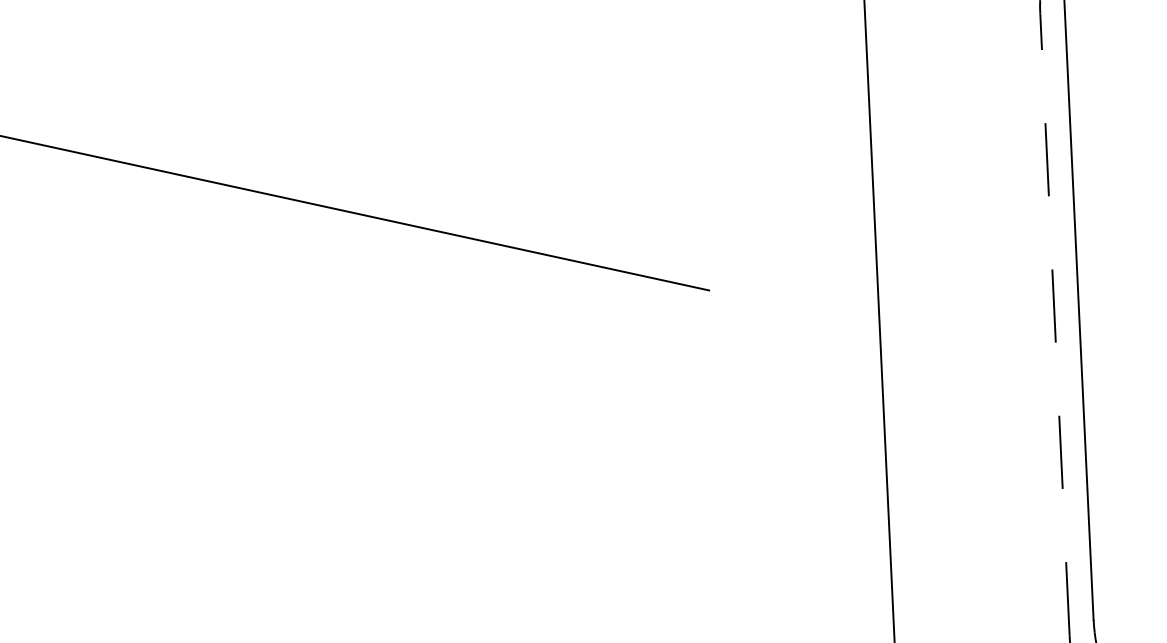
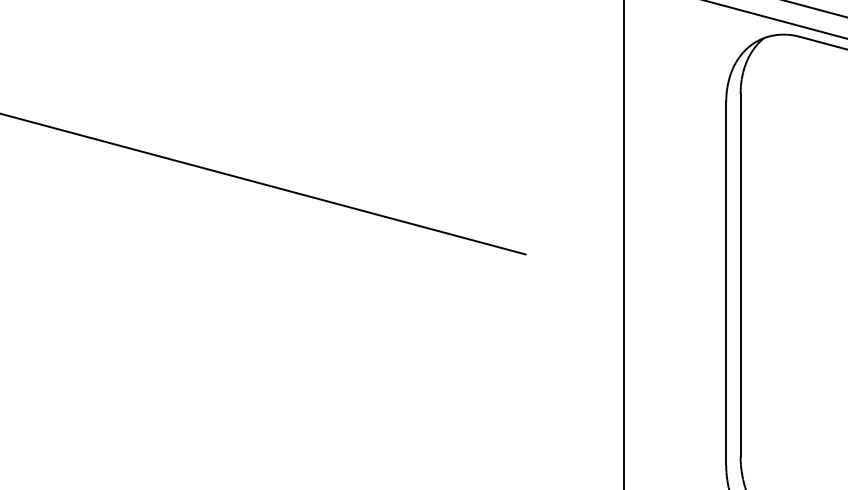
line: (1055, 323) -> (726, 283), dashed -> solid

